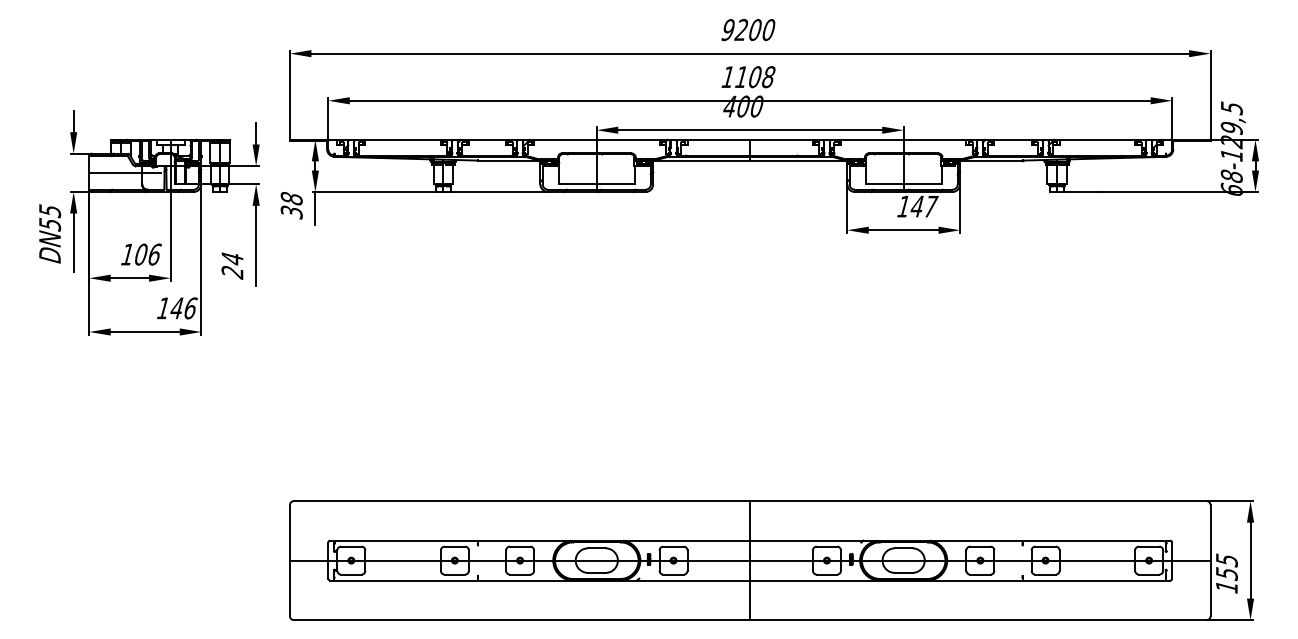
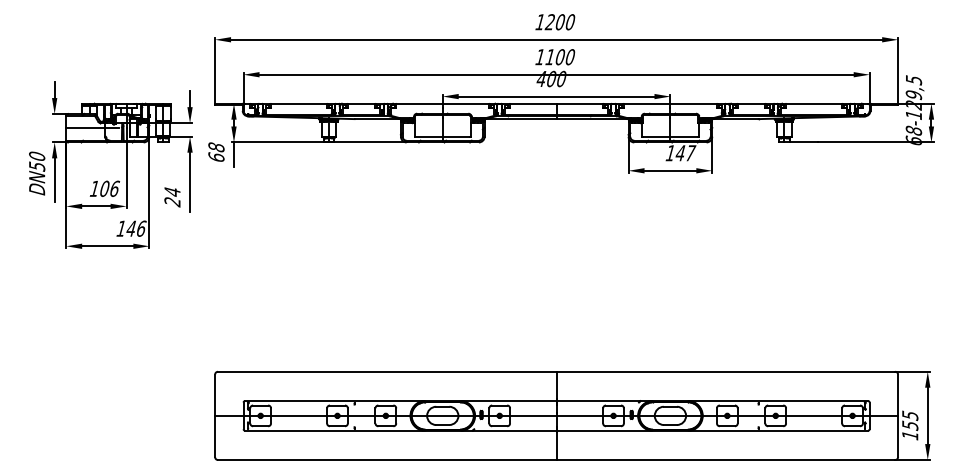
text: (728, 30) -> (540, 22), 9200 -> 1200
text: (768, 77) -> (570, 57), 1108 -> 1100
text: (50, 210) -> (37, 156), DN55 -> DN50
text: (291, 212) -> (216, 157), 38 -> 68

